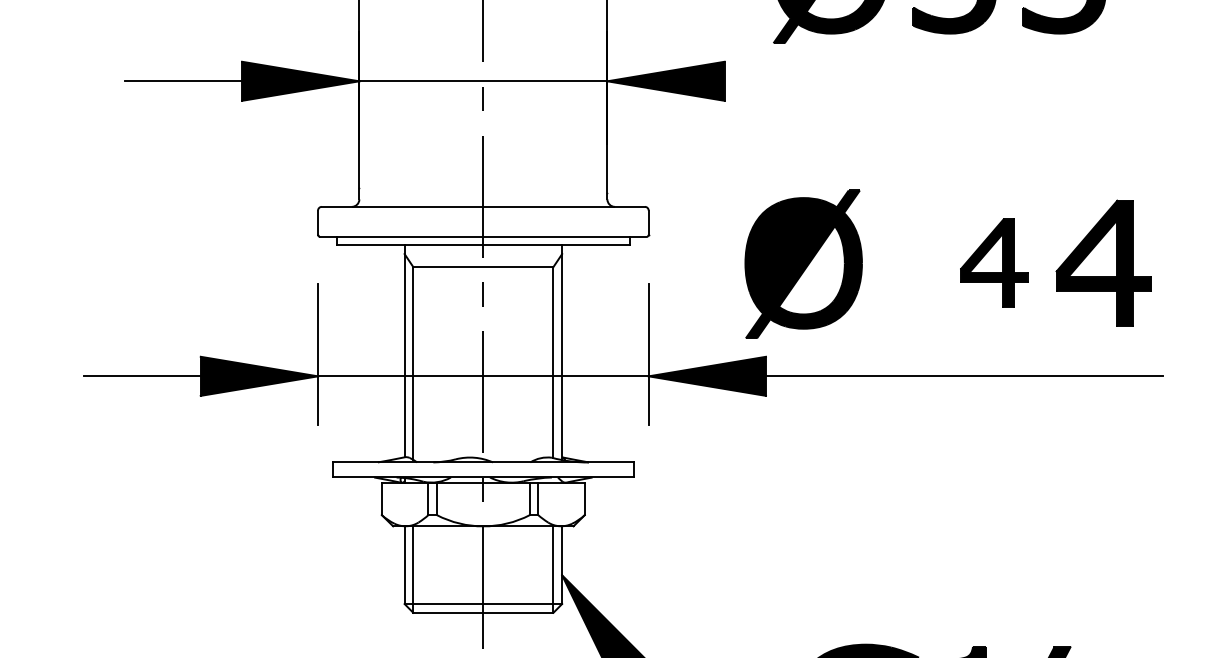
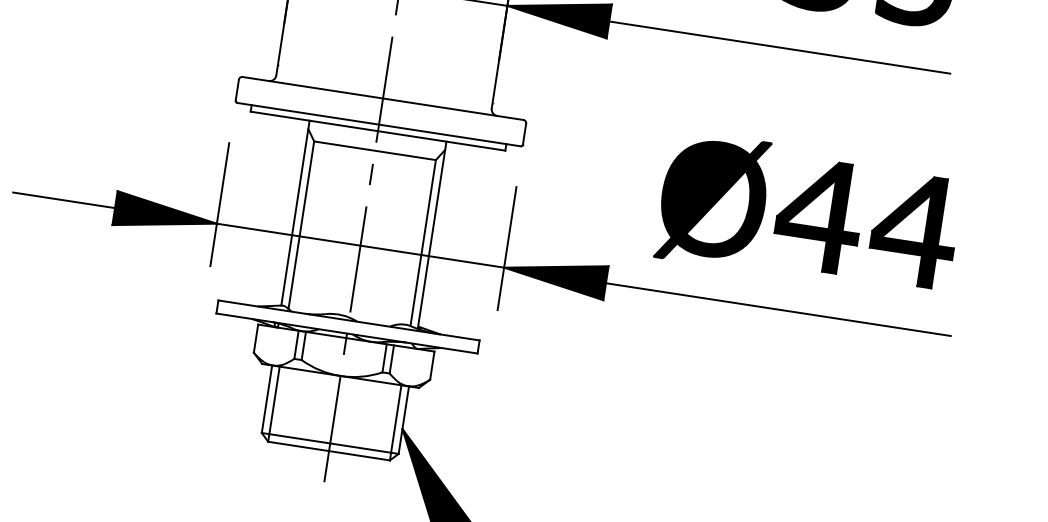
line: (920, 81) -> (779, 47), added
part: (993, 262) -> (818, 214), size x1.43
part: (803, 263) -> (713, 199), moved

